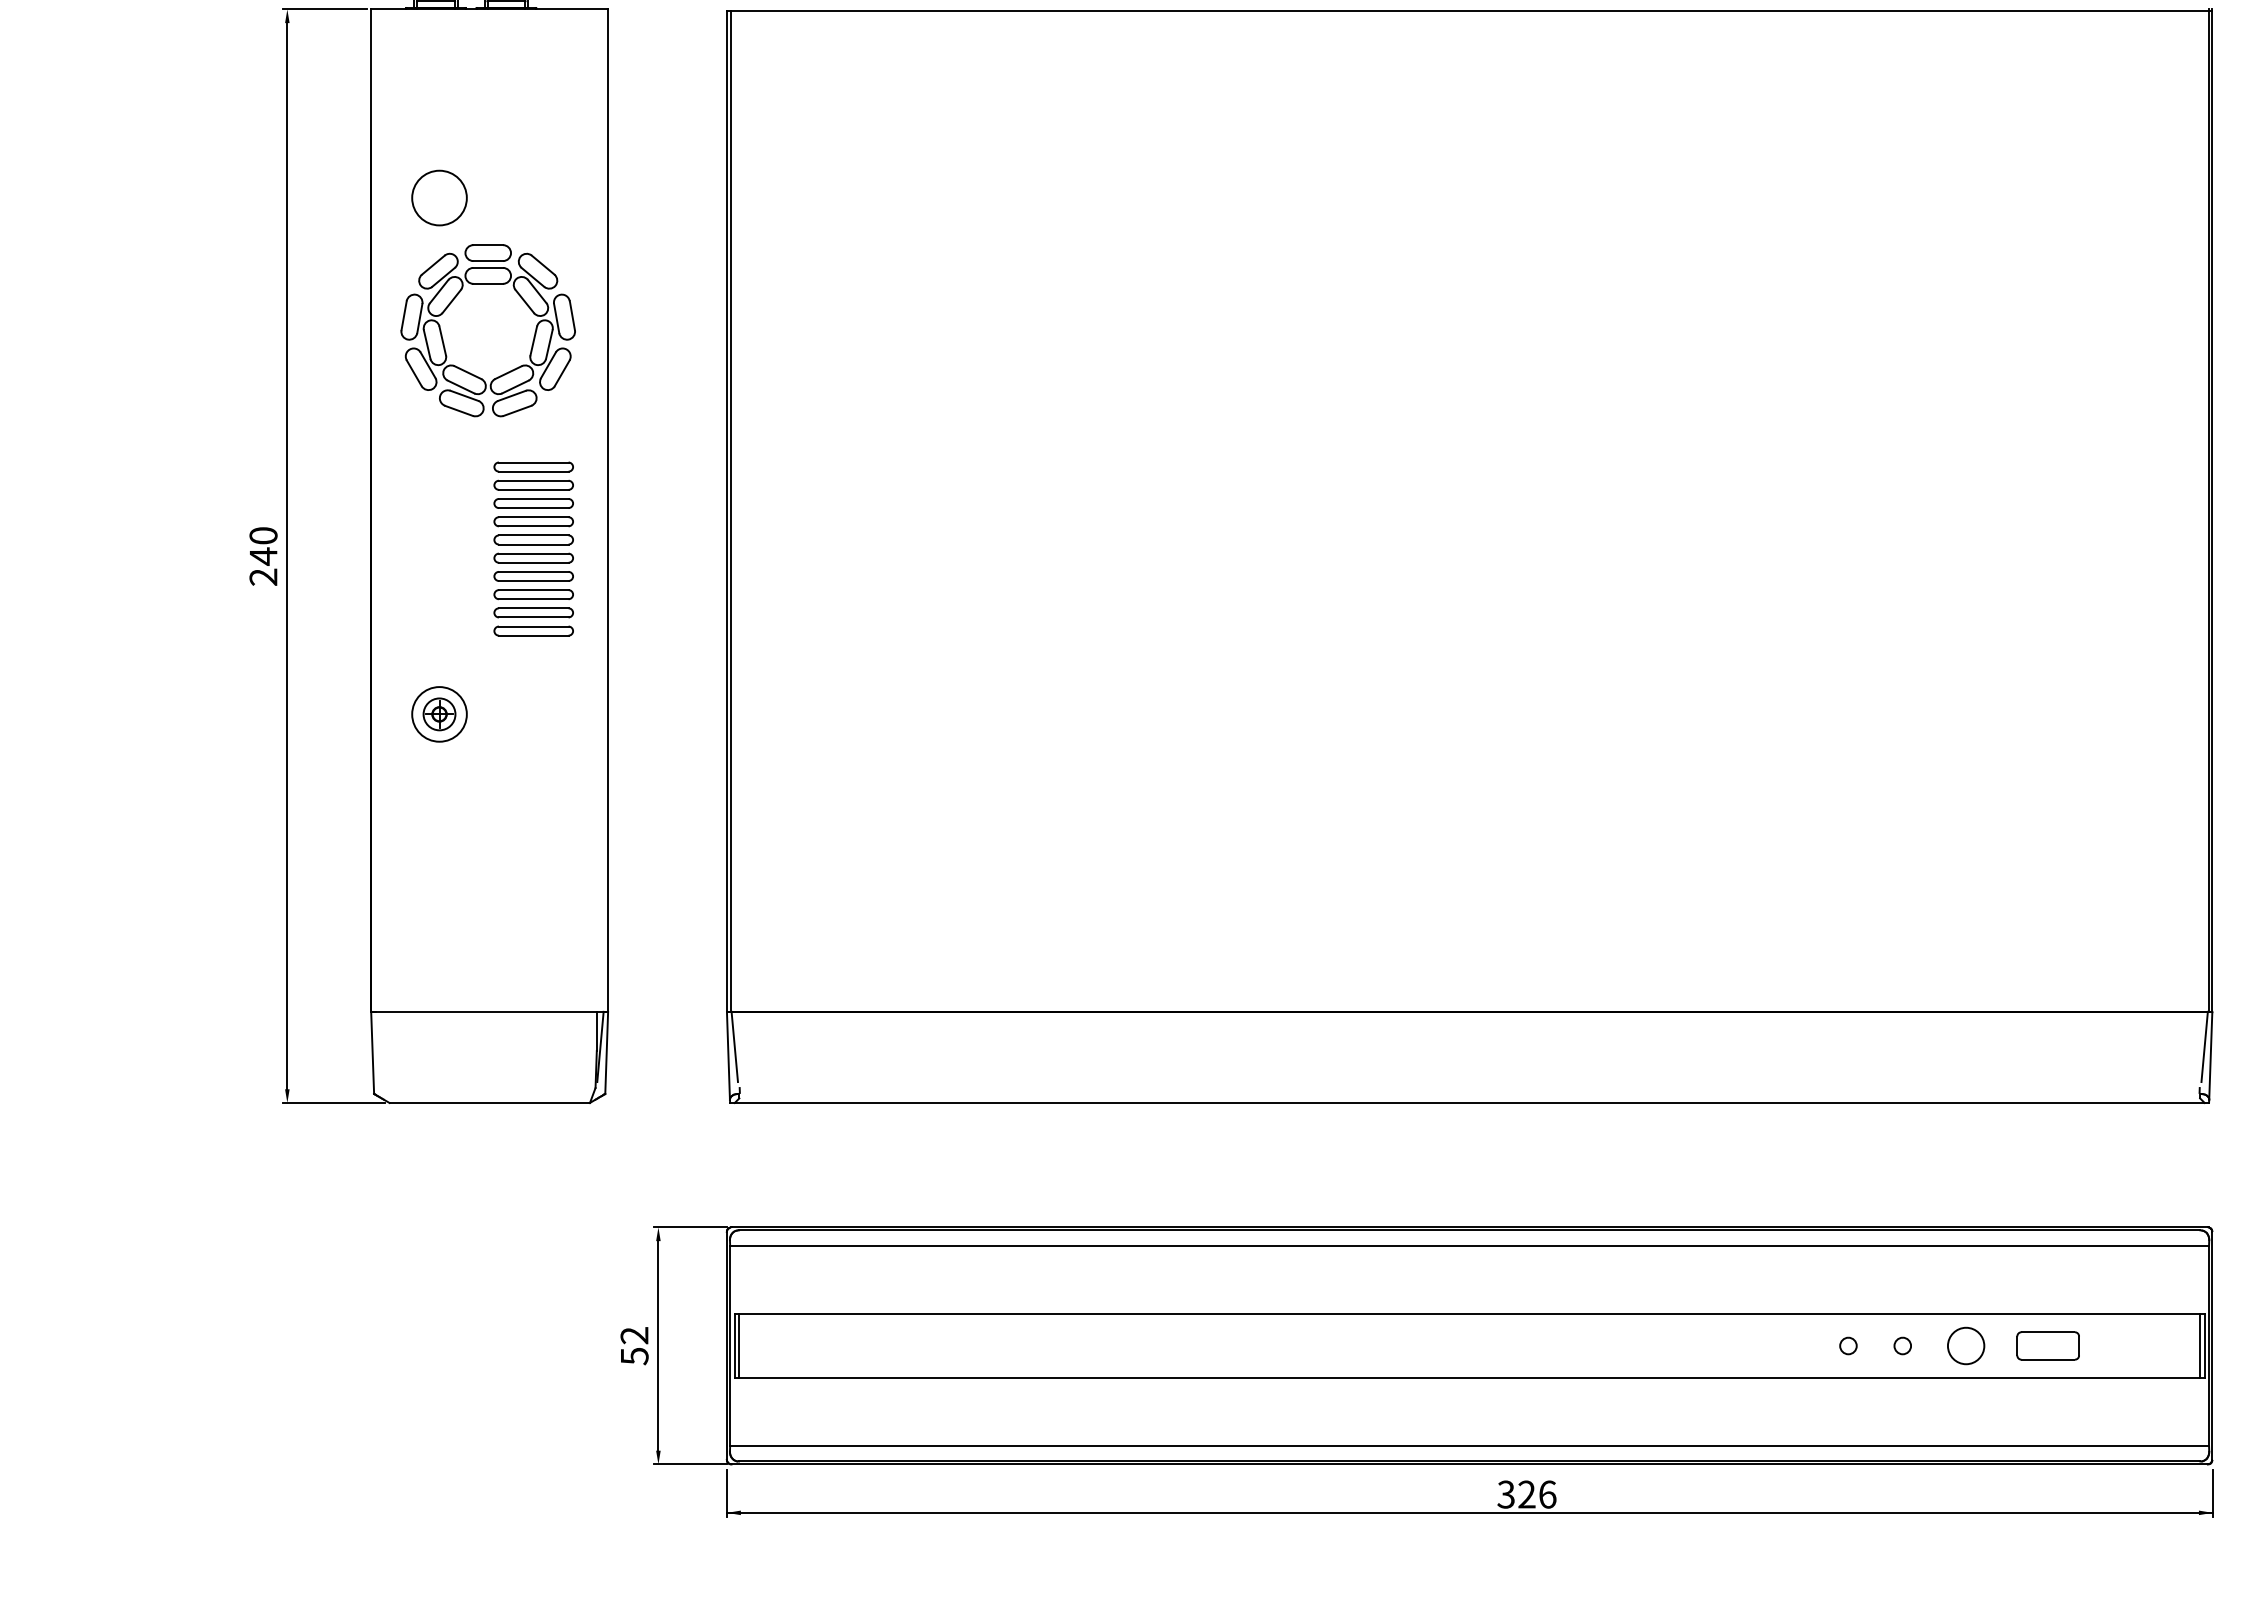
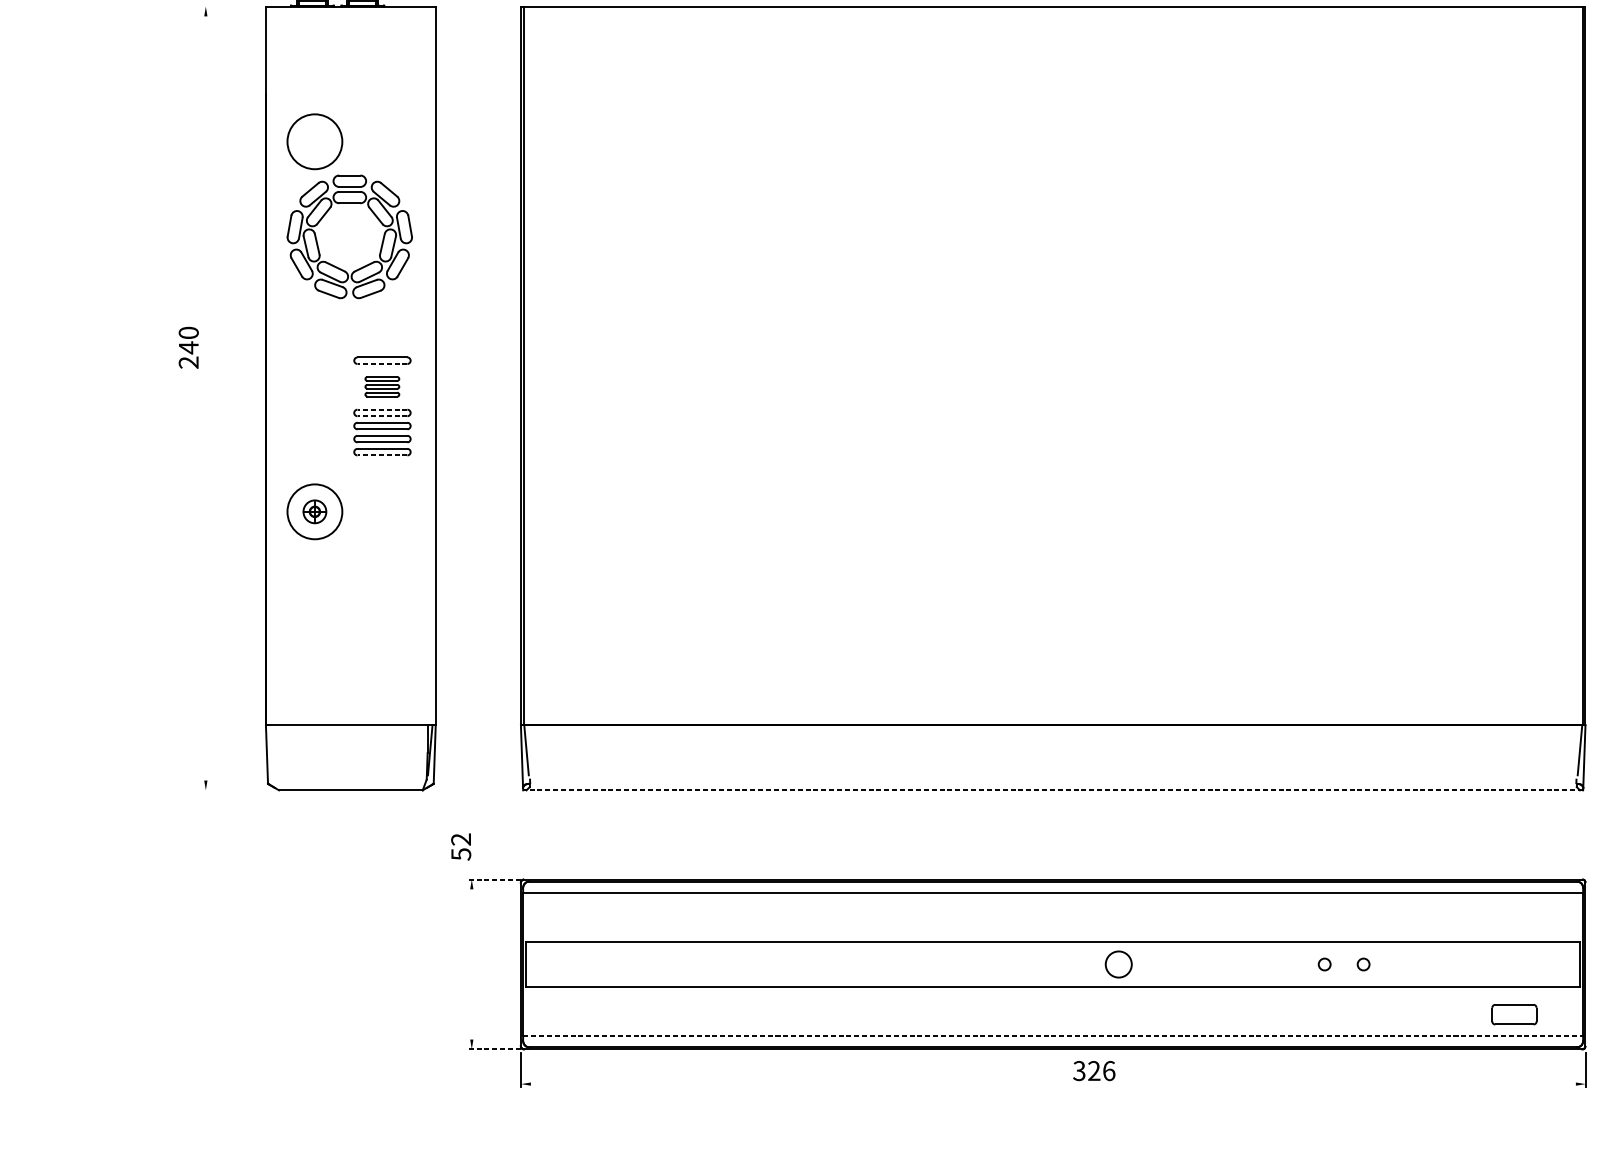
line: (324, 9) -> (232, 6), removed
circle: (439, 197) -> (314, 141), size x1.4
part: (533, 475) -> (382, 340), removed
line: (533, 508) -> (382, 364), solid -> dashed
part: (533, 539) -> (382, 386), size x0.6
text: (263, 556) -> (188, 347), moved
line: (287, 556) -> (205, 398), removed
line: (533, 571) -> (382, 409), solid -> dashed
line: (533, 580) -> (382, 415), solid -> dashed
line: (533, 635) -> (382, 455), solid -> dashed
circle: (439, 714) -> (314, 511), size x1.4
line: (333, 1102) -> (238, 790), removed
line: (1469, 1102) -> (1053, 790), solid -> dashed
line: (690, 1227) -> (494, 879), solid -> dashed
line: (658, 1345) -> (471, 964), removed
line: (739, 1345) -> (529, 964), removed
part: (1966, 1345) -> (1119, 964), moved
part: (2047, 1345) -> (1513, 1014), moved
line: (2200, 1345) -> (1577, 964), removed
text: (634, 1346) -> (461, 847), moved
line: (1470, 1446) -> (1053, 1036), solid -> dashed
line: (690, 1464) -> (494, 1049), solid -> dashed
line: (1469, 1512) -> (1053, 1083), removed

